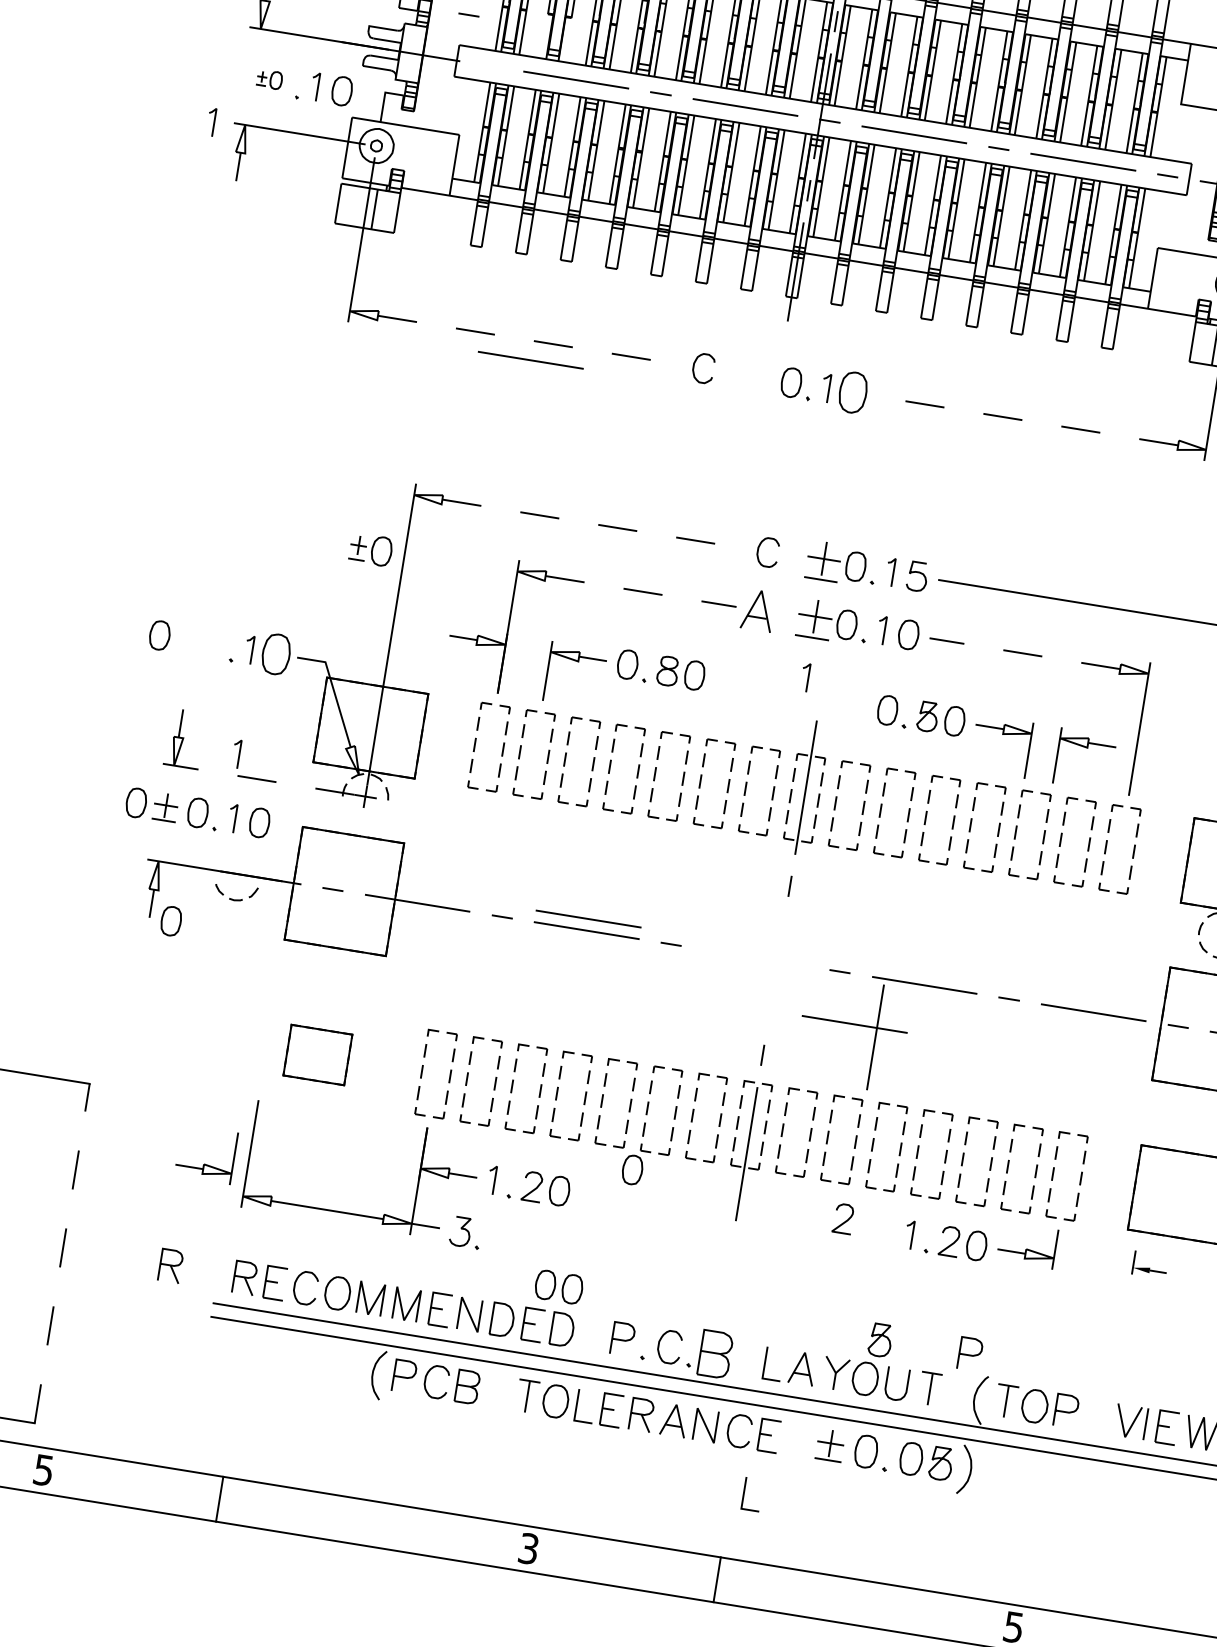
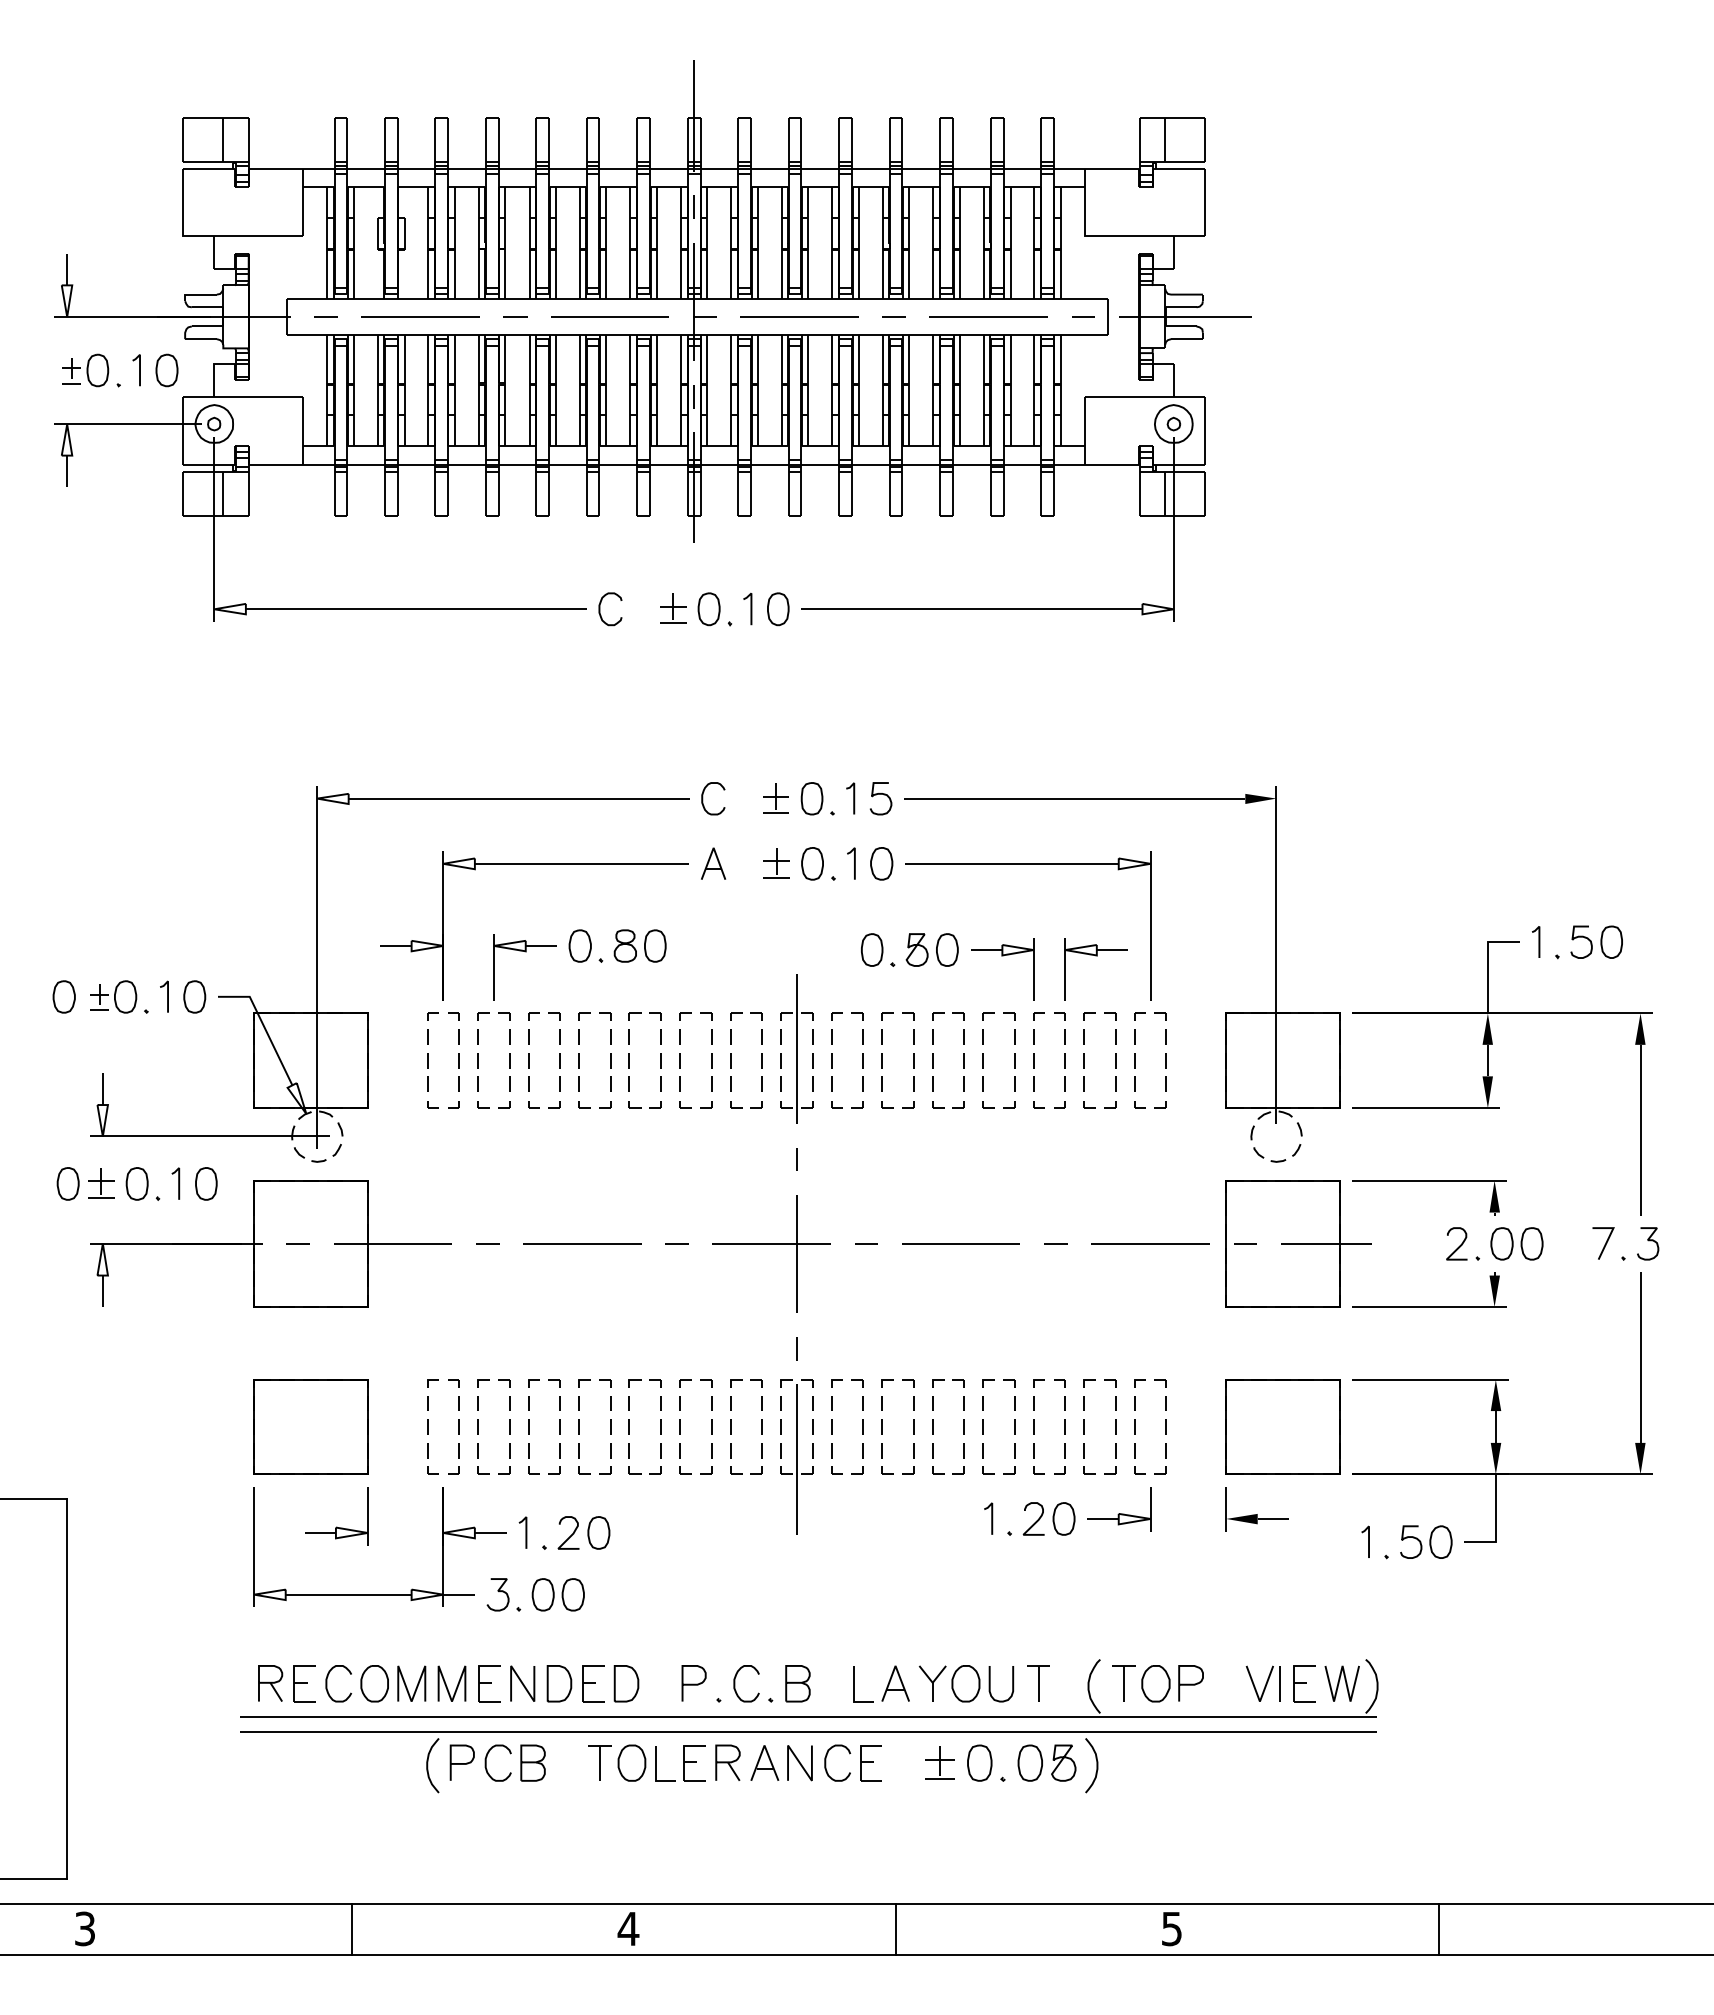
line: (468, 14) -> (325, 316), moved
part: (269, 79) -> (85, 370), size x1.67
line: (213, 122) -> (32, 427), removed
line: (530, 340) -> (416, 609), dashed -> solid
line: (530, 359) -> (420, 630), removed
part: (759, 376) -> (673, 608), added
part: (853, 392) -> (778, 609), size x0.71
line: (1025, 420) -> (971, 609), dashed -> solid
line: (594, 524) -> (519, 798), dashed -> solid
part: (370, 549) -> (113, 996), moved
part: (823, 561) -> (775, 798), size x0.71
line: (640, 591) -> (581, 863), dashed -> solid
part: (758, 610) -> (713, 863), size x0.71
part: (814, 619) -> (776, 863), size x0.71
part: (276, 653) -> (194, 996), size x0.71
line: (1024, 653) -> (1011, 863), dashed -> solid
line: (808, 677) -> (779, 928), removed
line: (238, 754) -> (171, 1112), removed
line: (257, 779) -> (196, 1136), dashed -> solid
part: (233, 898) -> (316, 1160), moved
line: (588, 918) -> (582, 1230), removed
part: (170, 920) -> (126, 1306), removed
part: (854, 1025) -> (771, 1244), moved
part: (317, 1054) -> (310, 1426), size x1.67
part: (204, 1163) -> (336, 1526), moved
part: (632, 1169) -> (674, 1496), removed
curve: (845, 1220) -> (916, 1514), removed
line: (61, 1253) -> (66, 1688), dashed -> solid
part: (1149, 1265) -> (1256, 1509), size x1.67
part: (170, 1266) -> (187, 1683), removed
part: (558, 1286) -> (557, 1594), moved
part: (880, 1339) -> (975, 1638), removed
part: (715, 1354) -> (797, 1683), size x0.71
curve: (969, 1354) -> (1075, 1638), removed
text: (44, 1469) -> (85, 1928), 5 -> 3
line: (744, 1493) -> (854, 1830), removed
line: (219, 1499) -> (352, 1929), moved
text: (528, 1548) -> (628, 1928), 3 -> 4
line: (716, 1579) -> (895, 1929), moved

